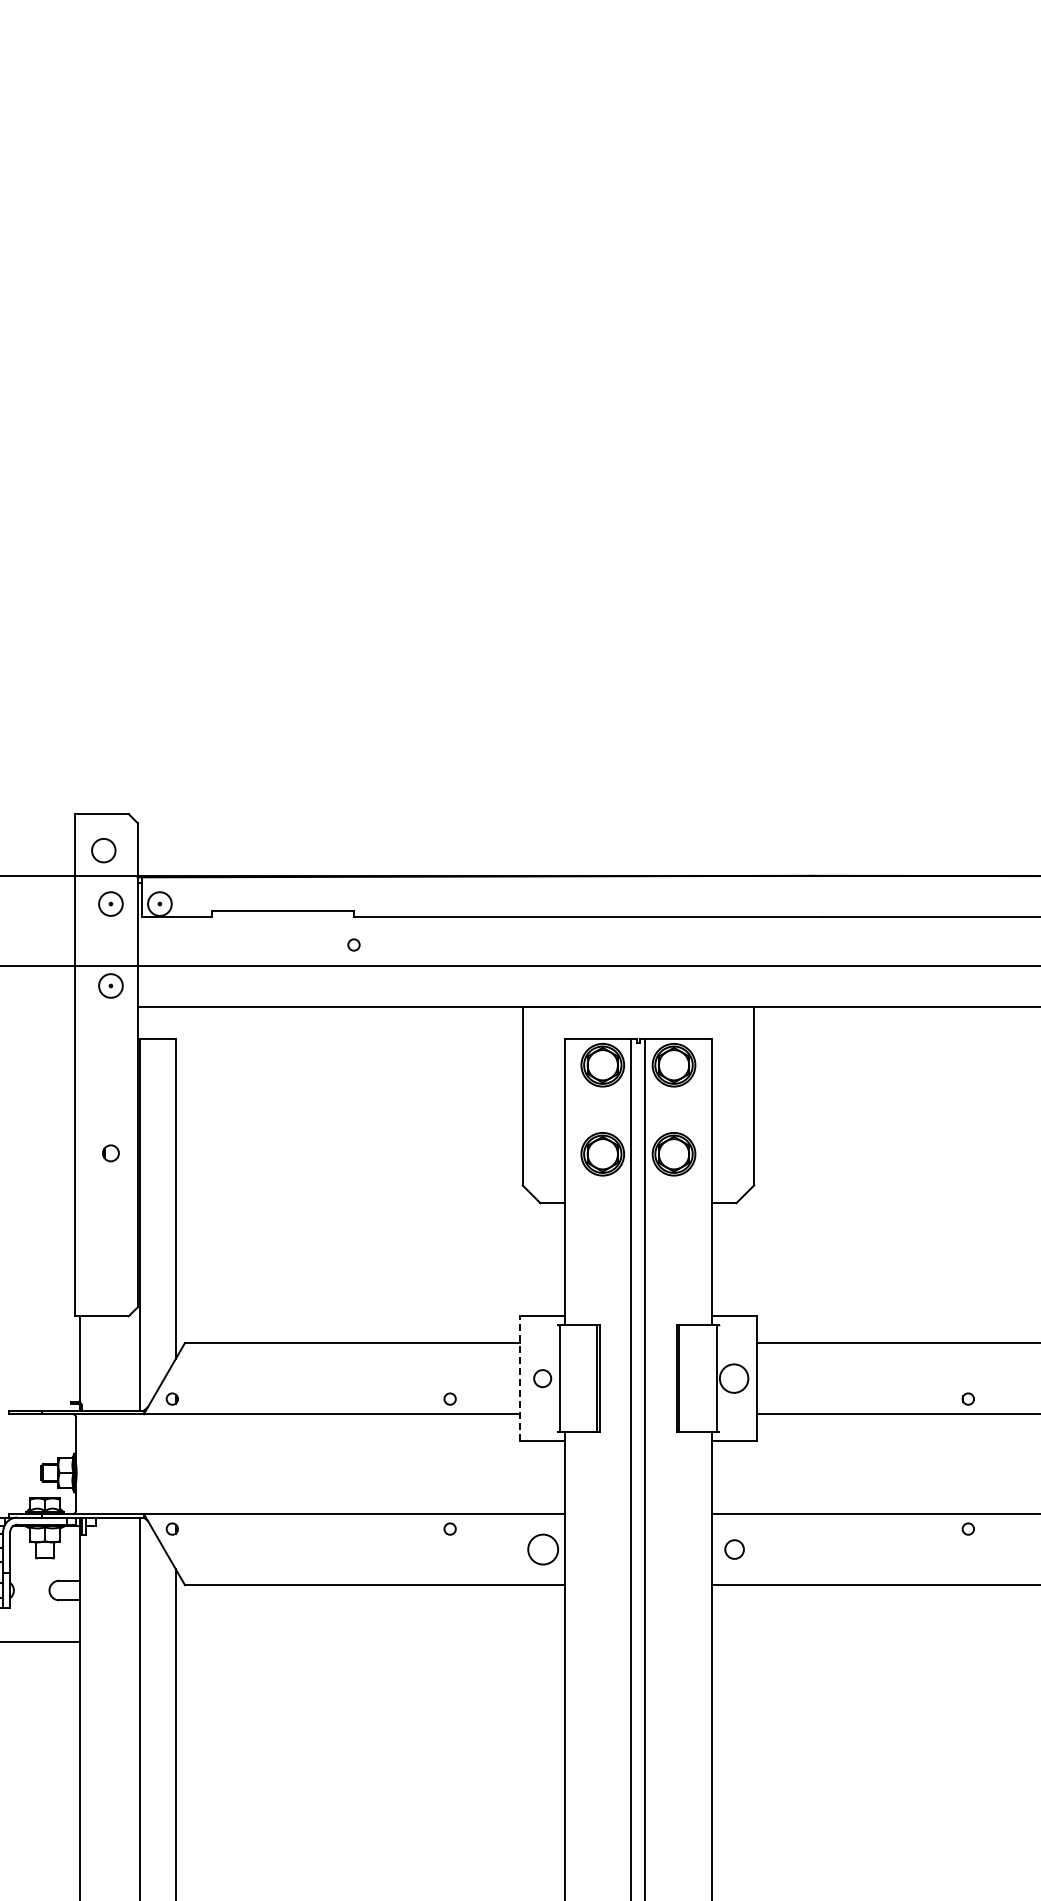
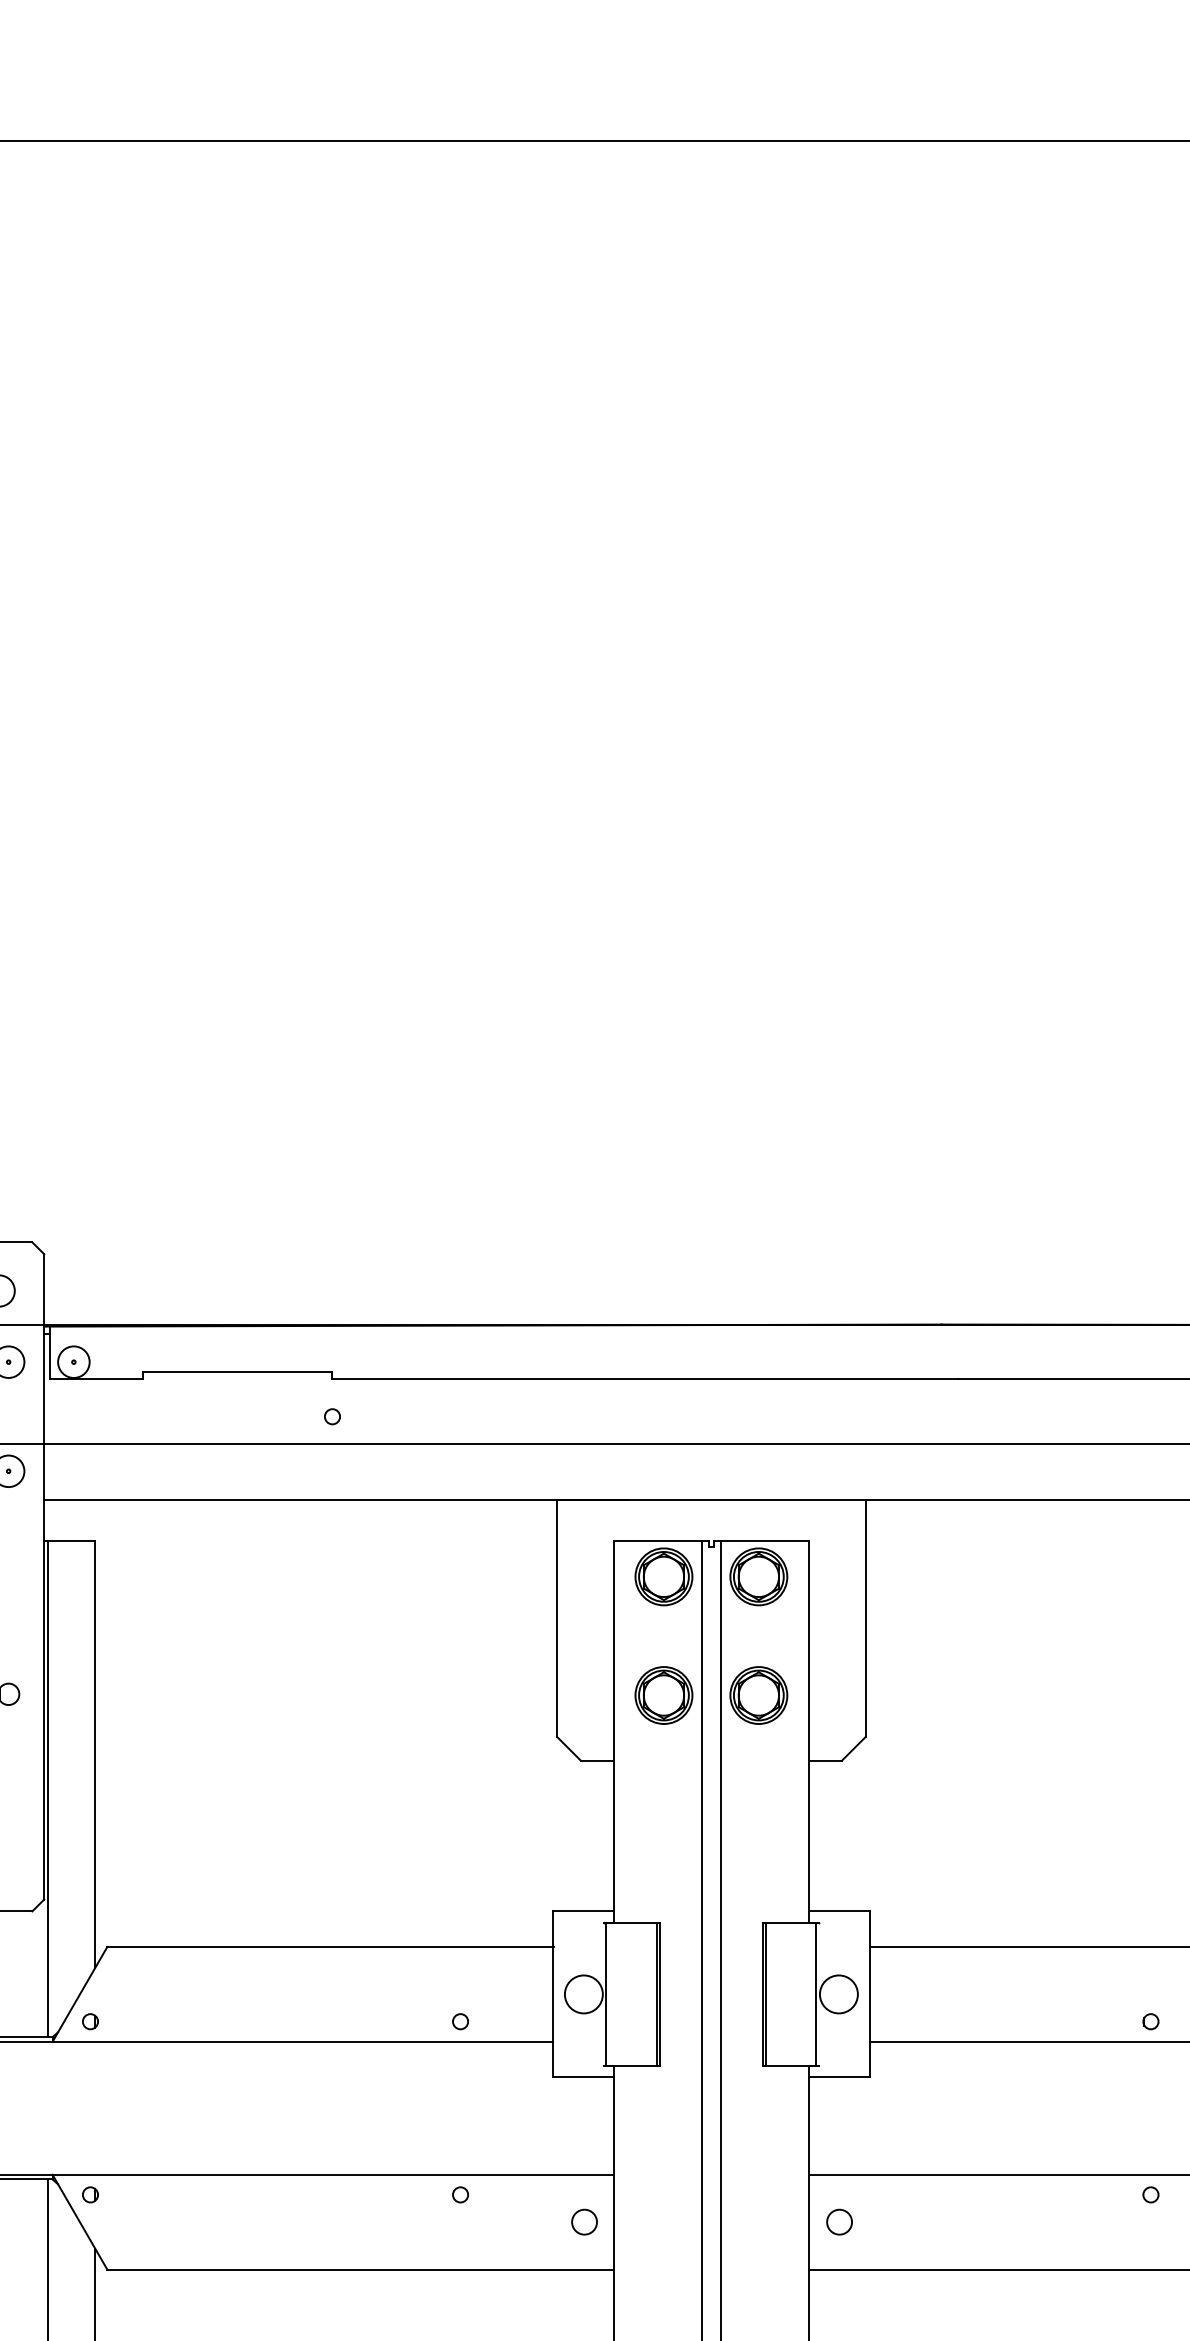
line: (519, 1378) -> (552, 1994), dashed -> solid
circle: (542, 1378) -> (583, 1994), size x1.67
circle: (542, 1549) -> (583, 2222), size x0.62

